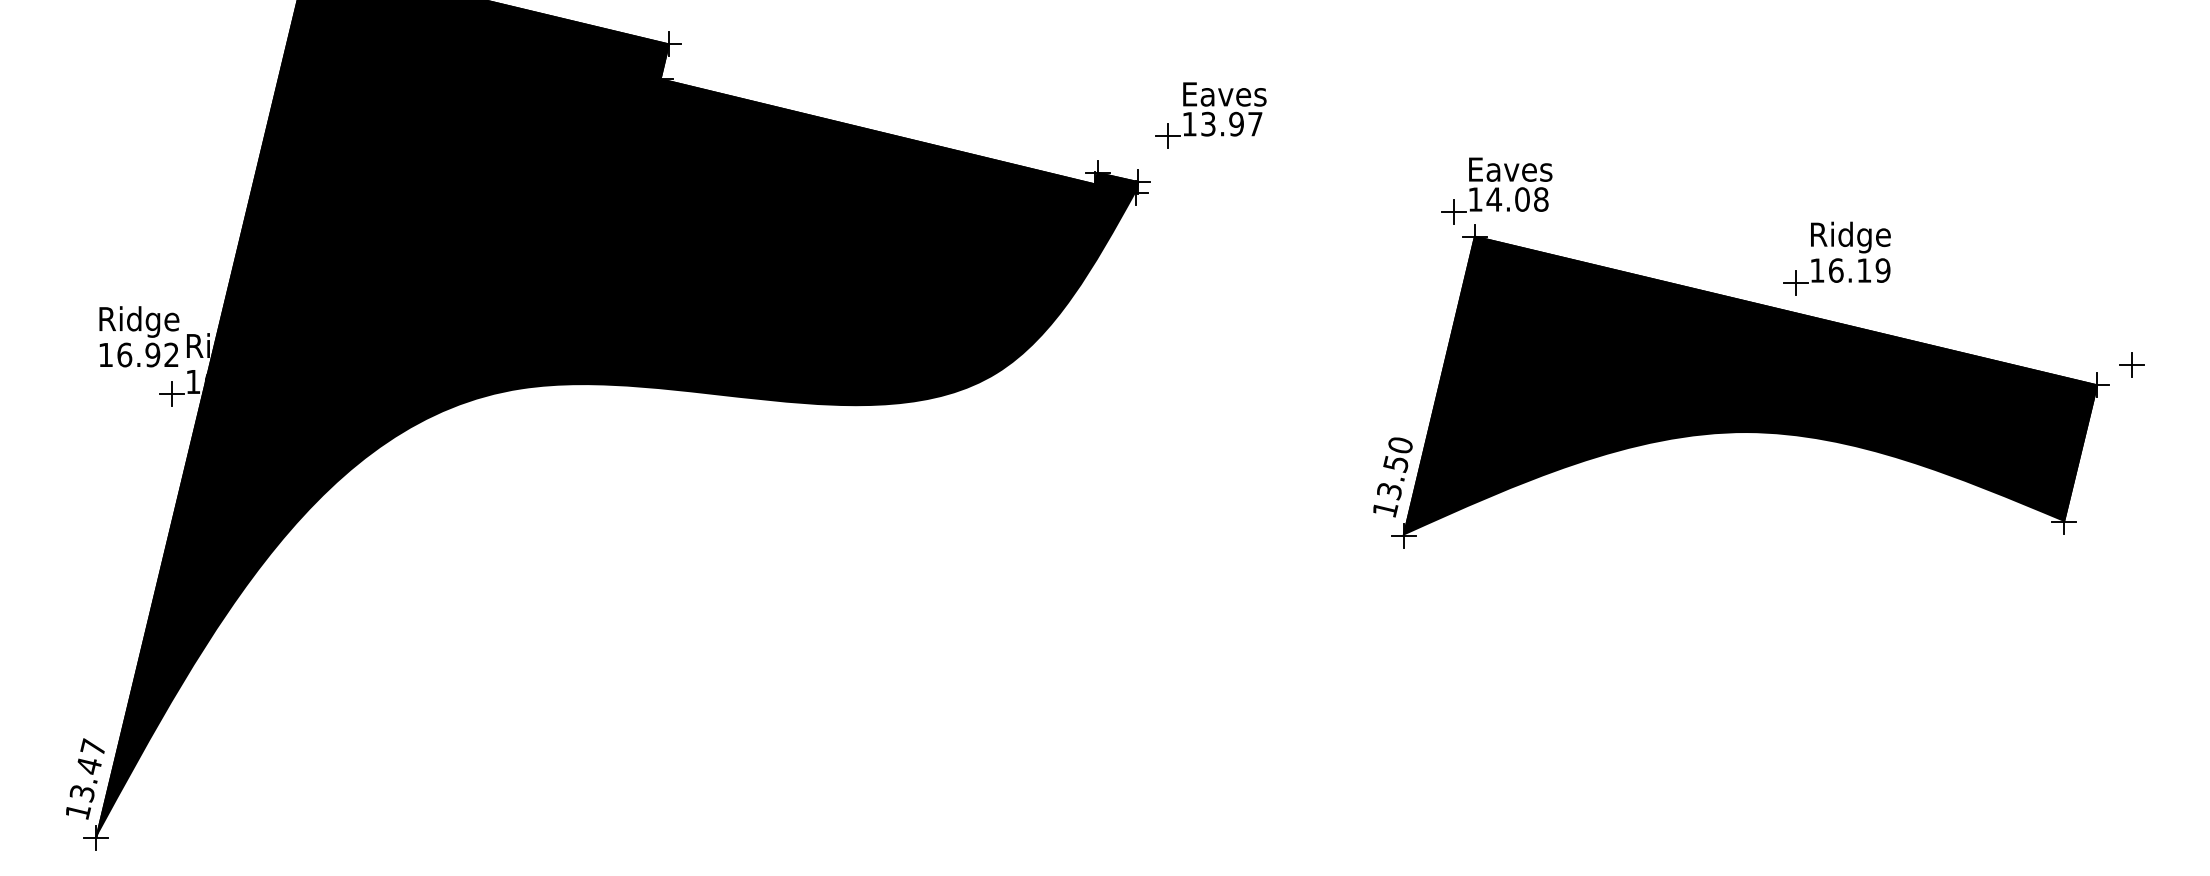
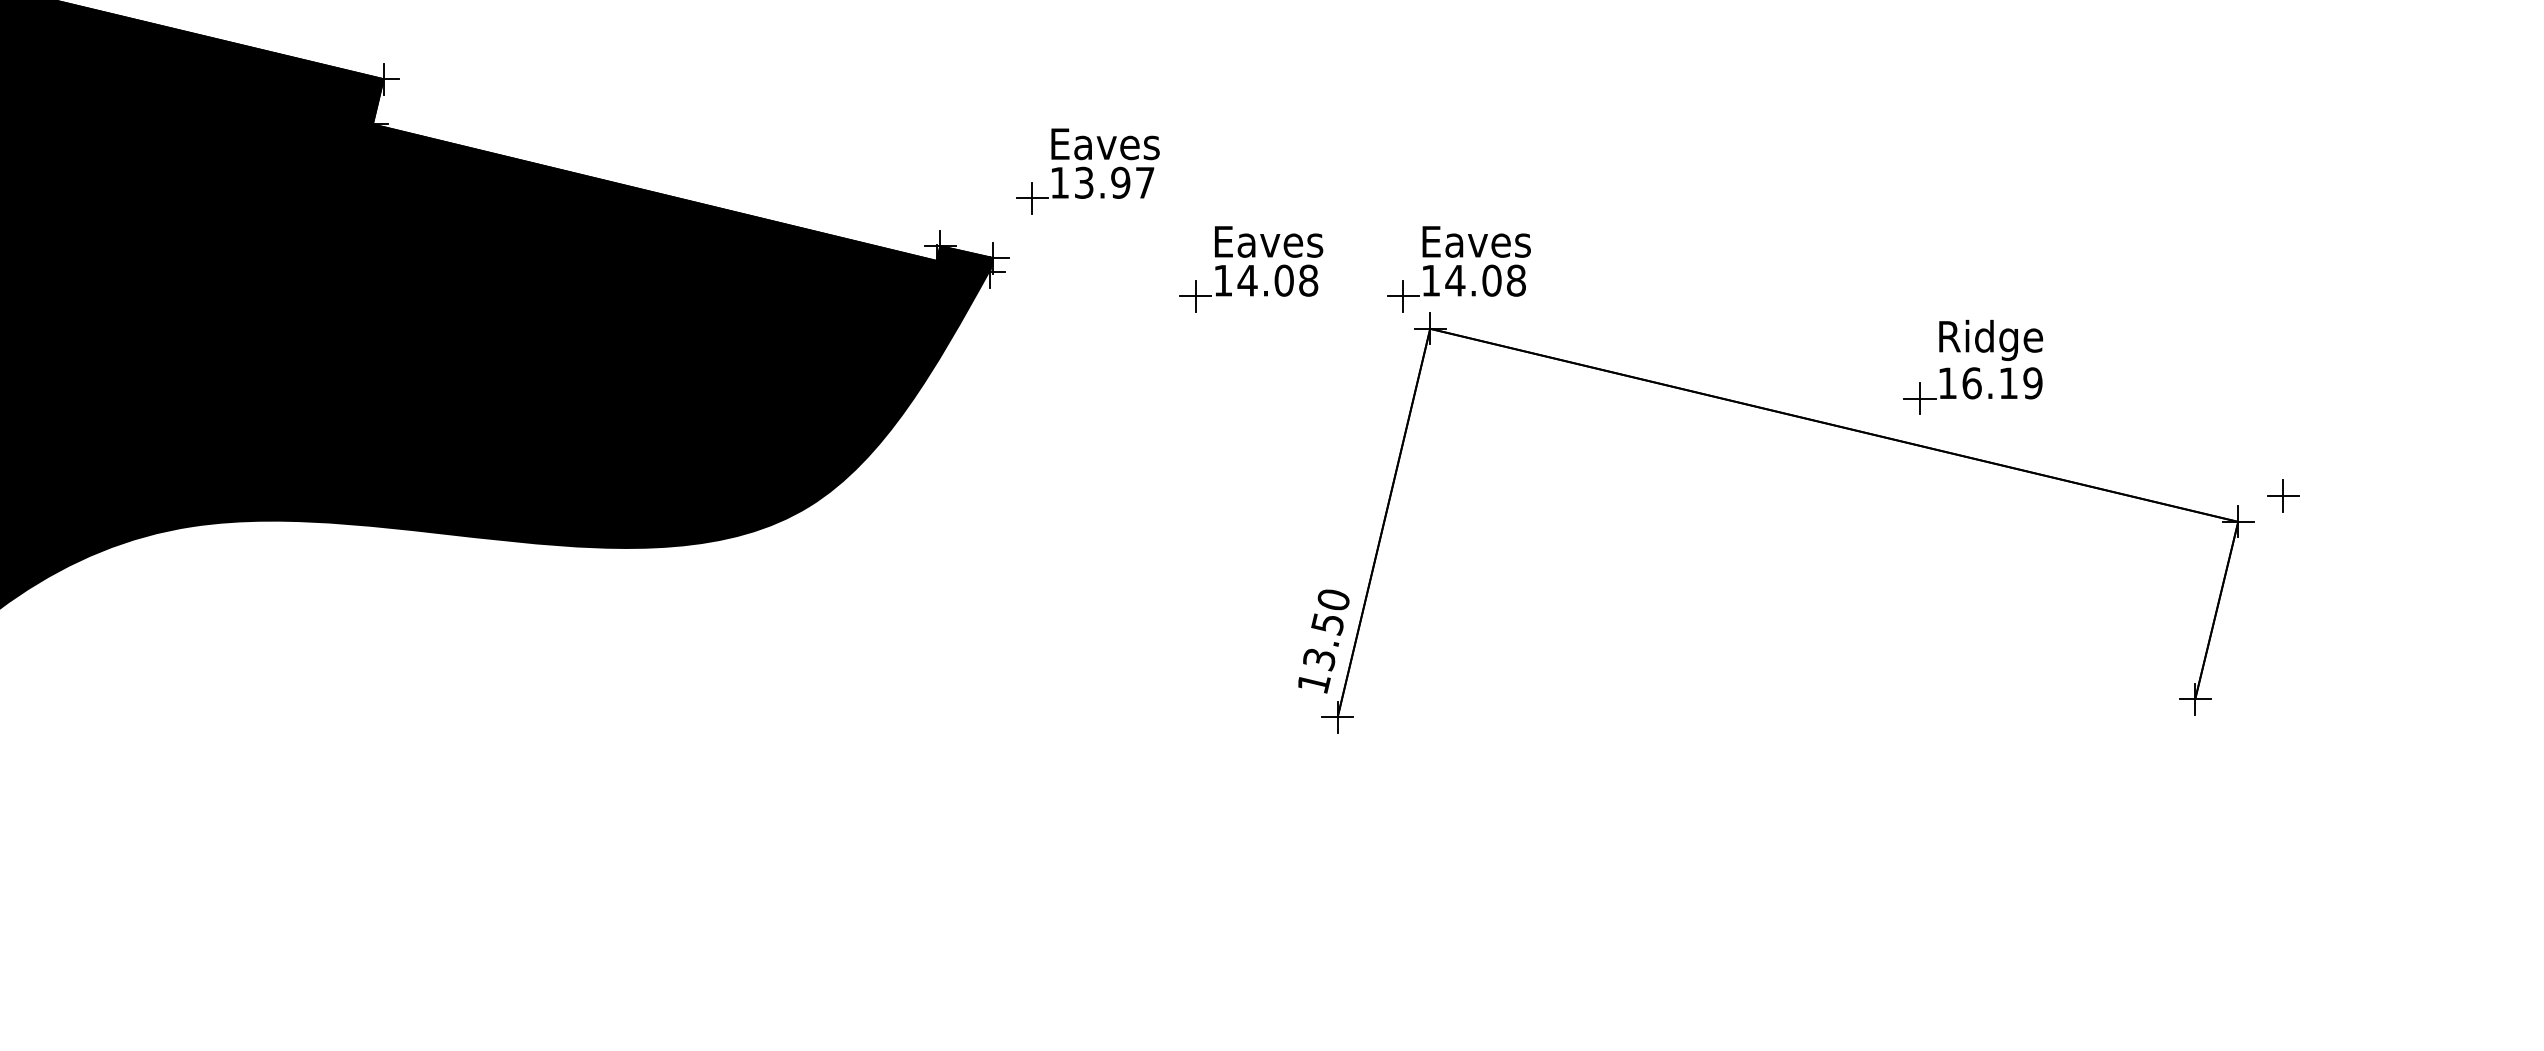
part: (1336, 190) -> (1250, 268), added
part: (1836, 258) -> (1972, 367), moved
fill: (1750, 385) -> (1788, 522), removed

